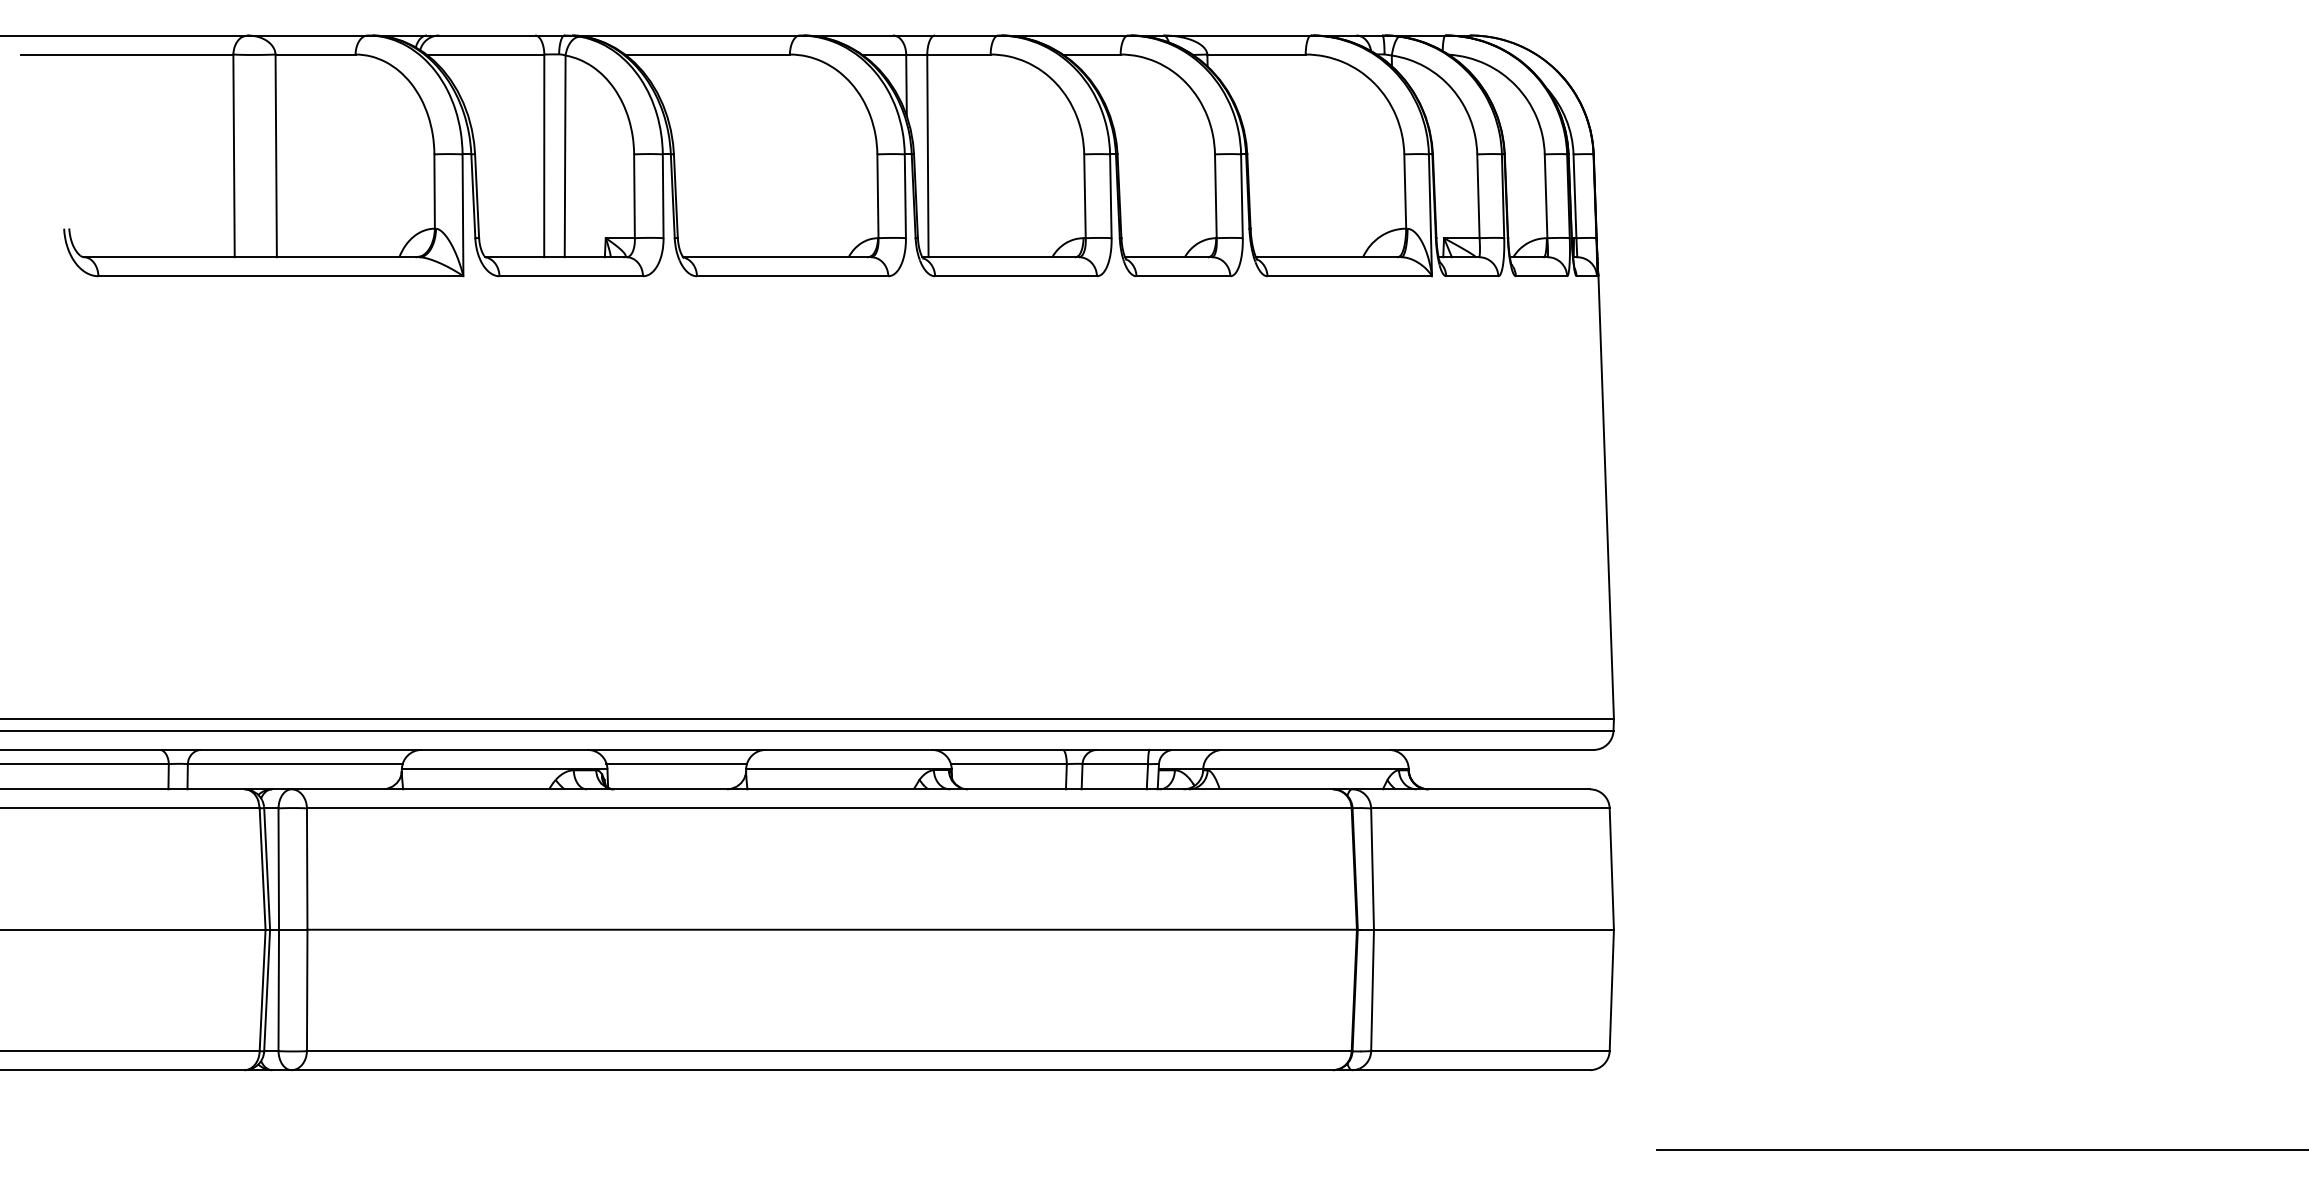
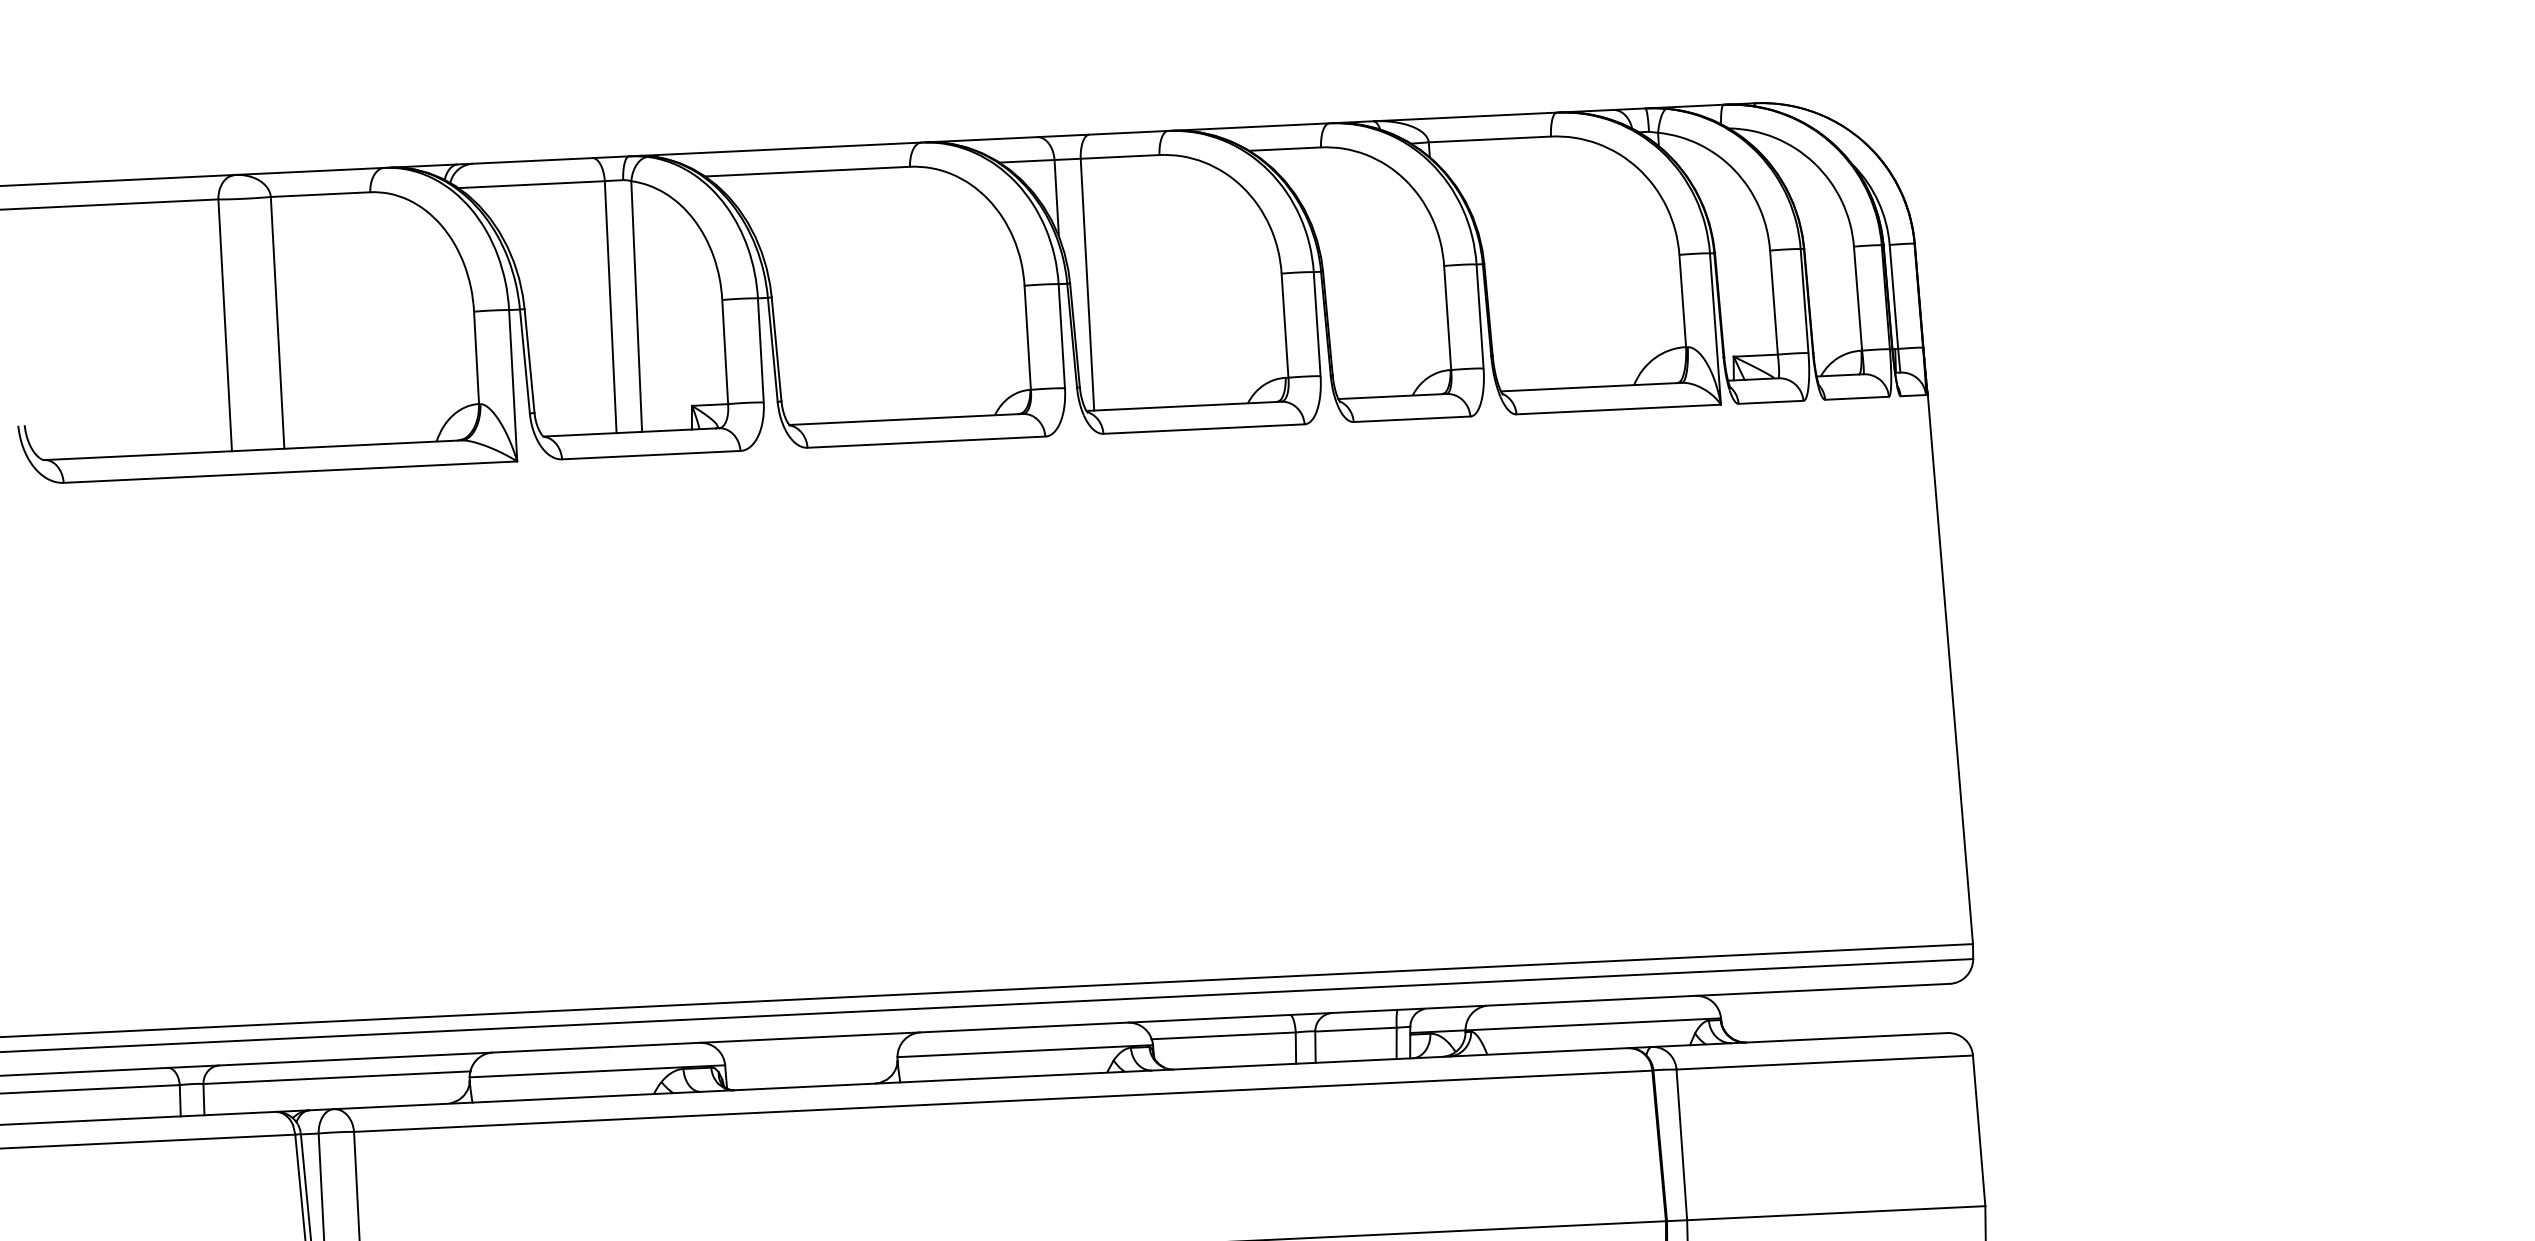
line: (676, 764) -> (810, 1055), removed

